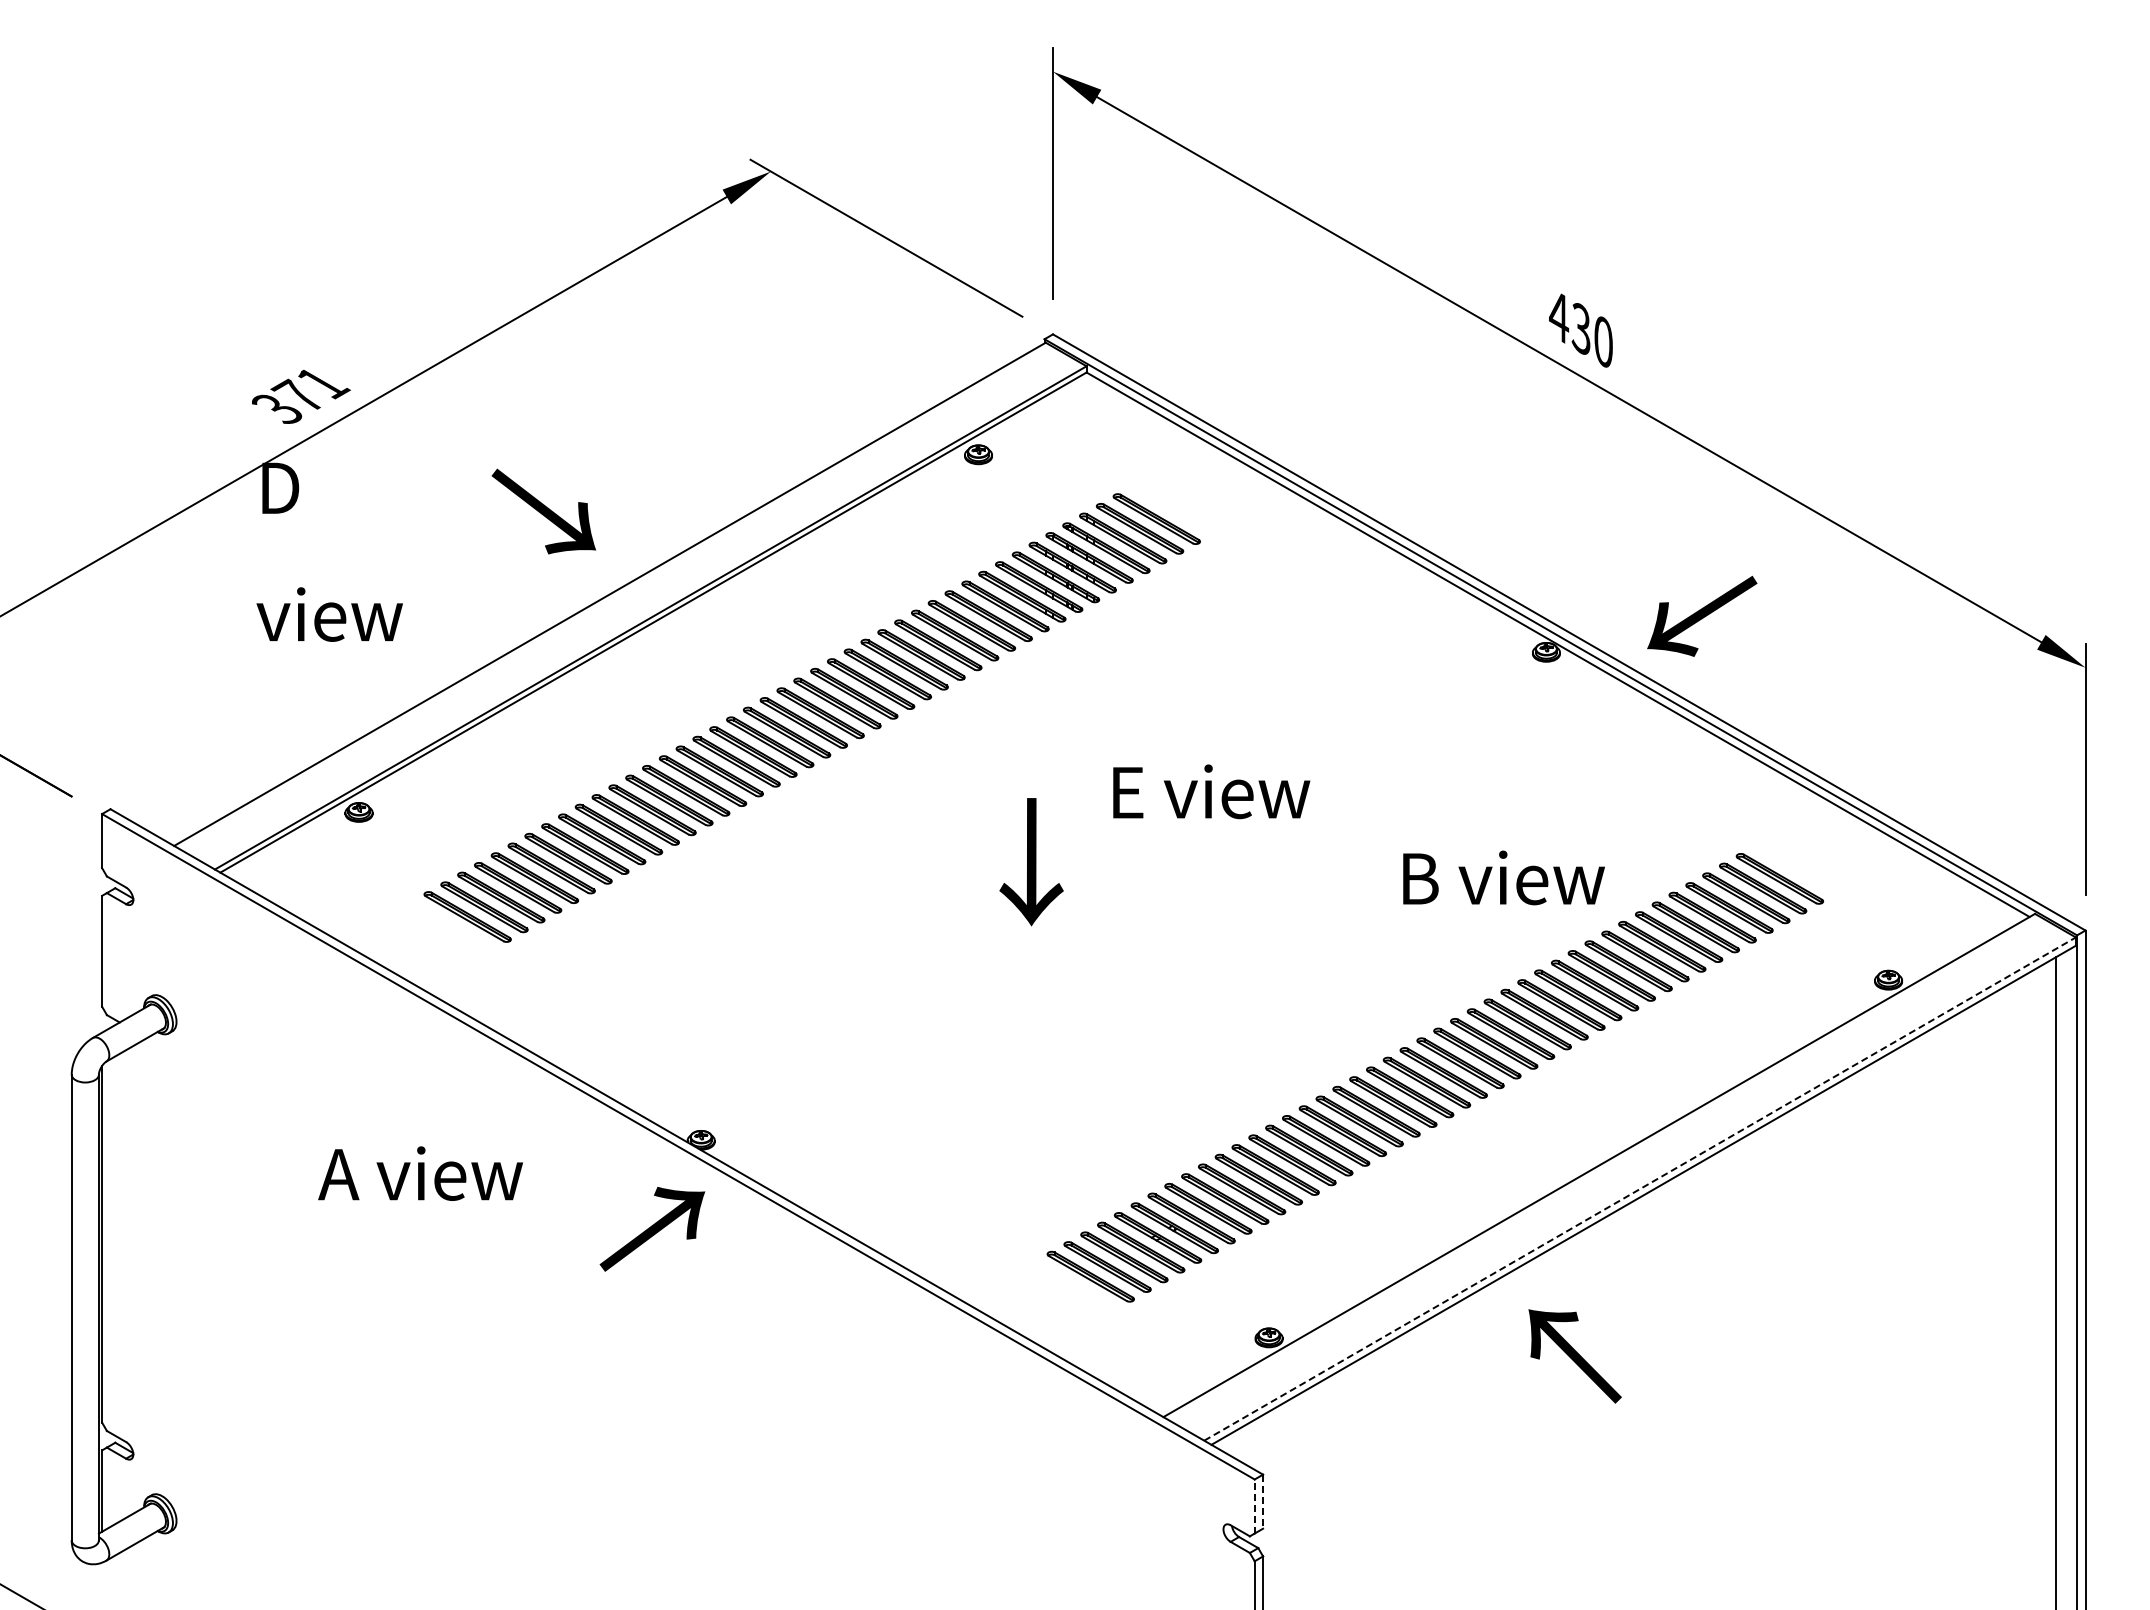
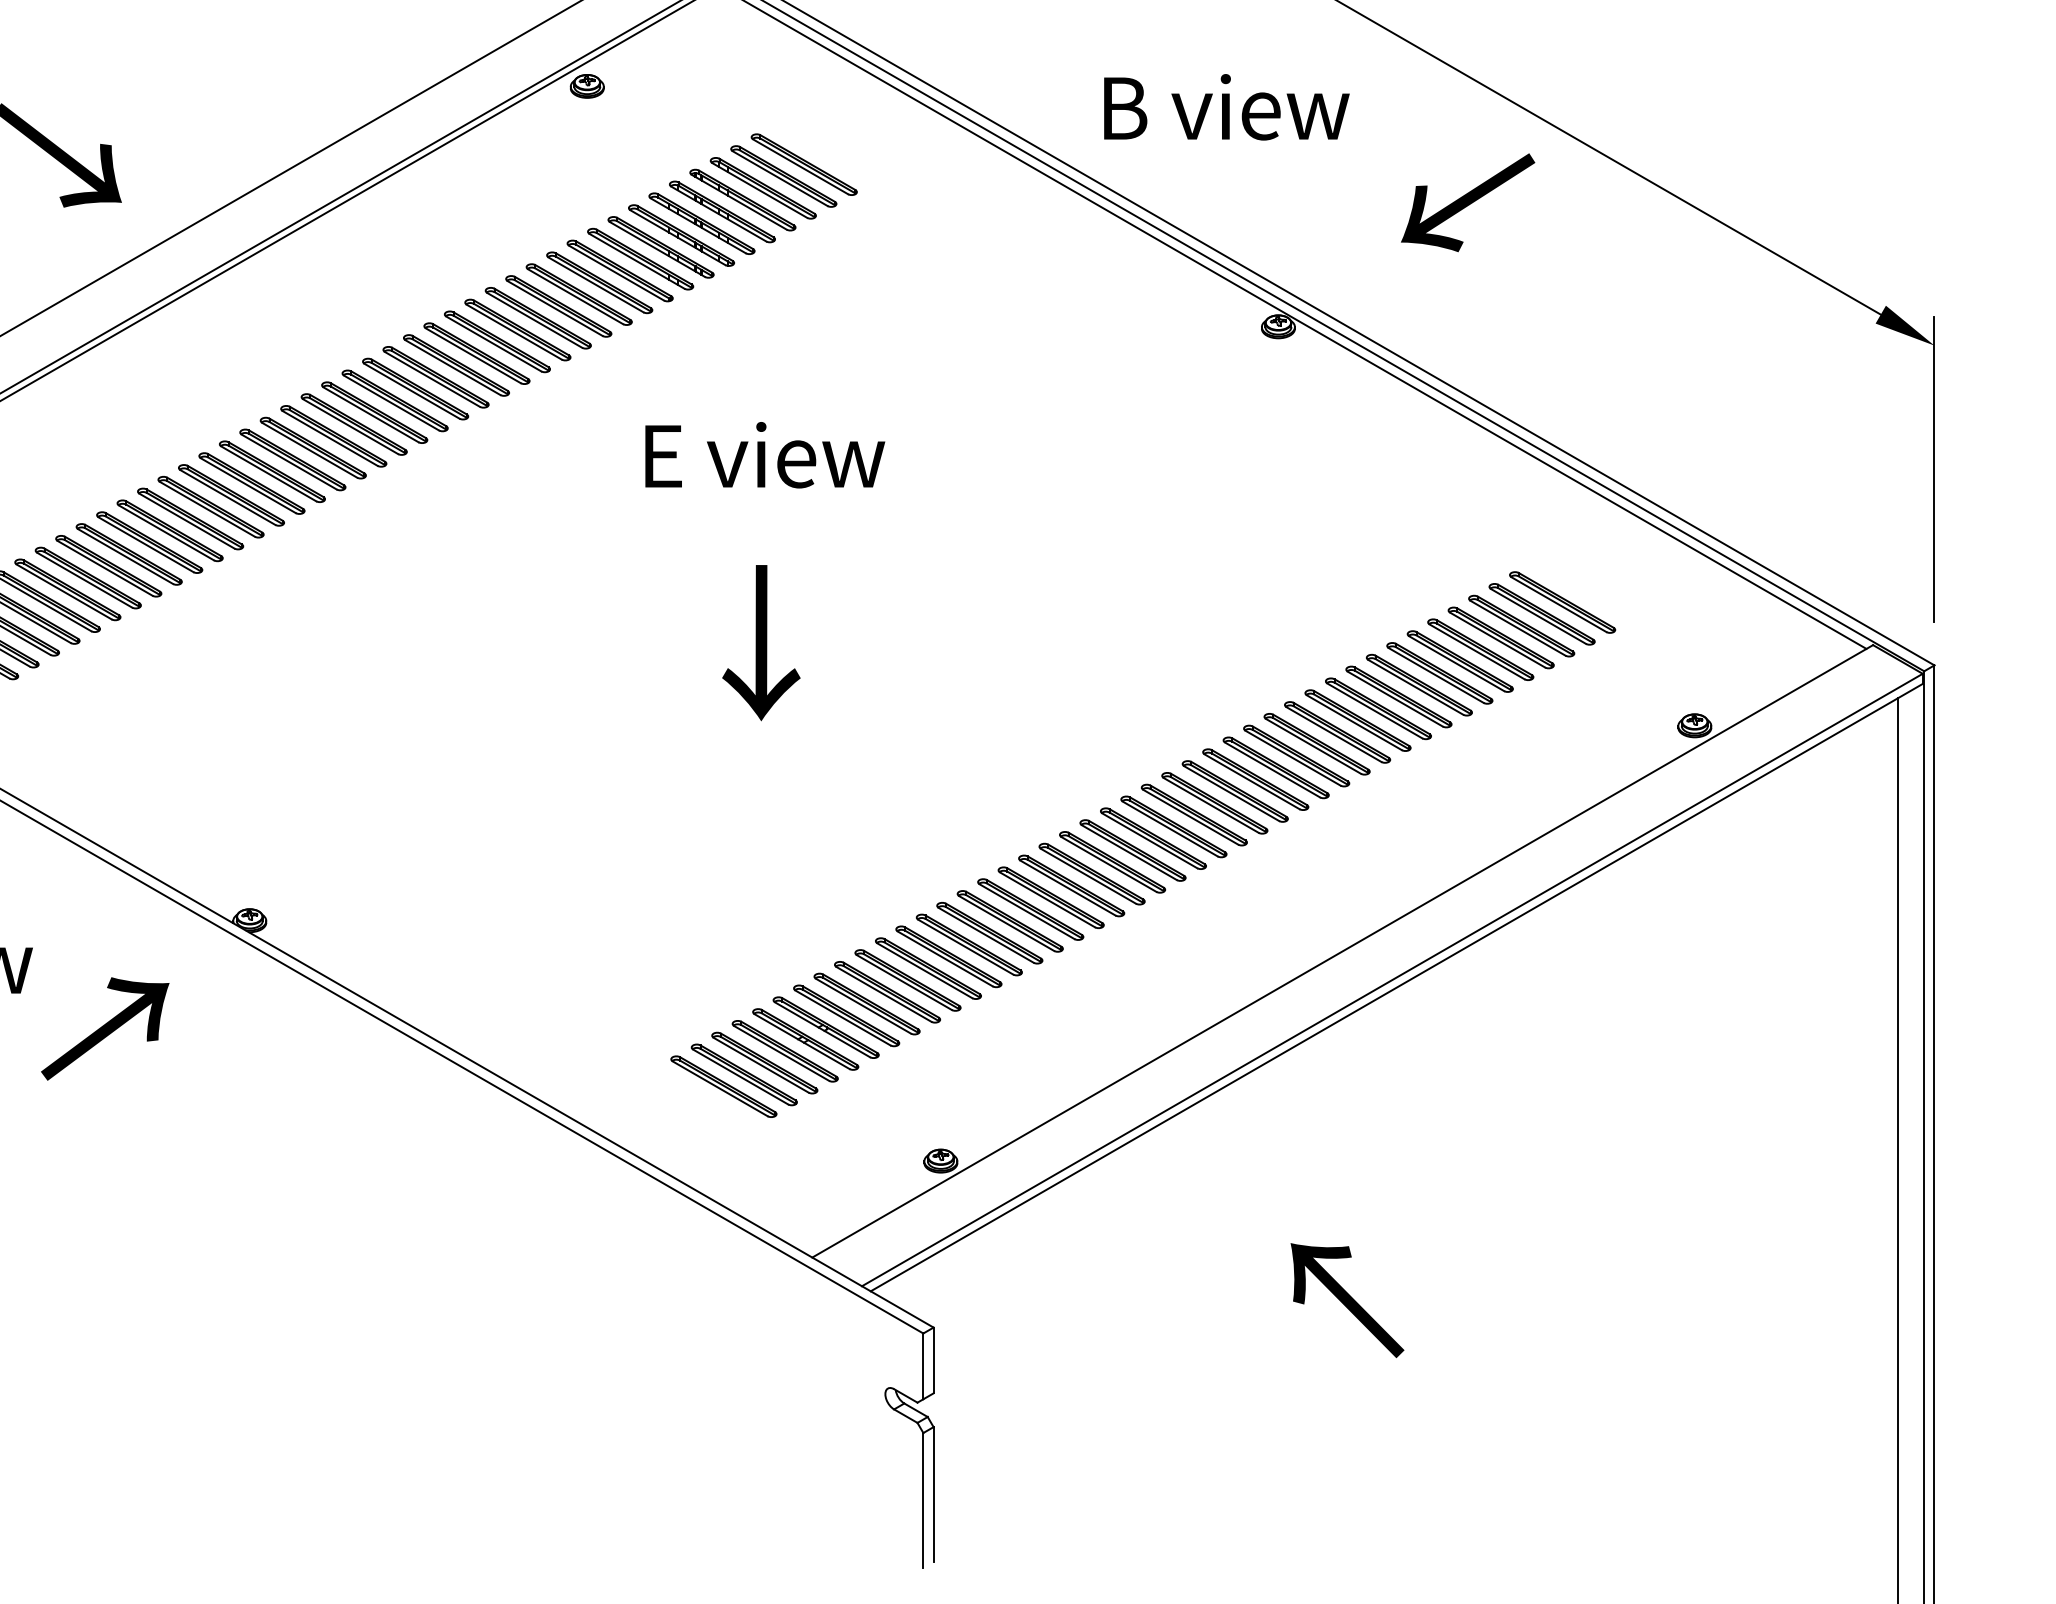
text: (1702, 615) -> (1468, 201), moved
text: (1211, 791) -> (764, 454), moved
text: (1031, 862) -> (761, 643), moved
text: (1503, 877) -> (1226, 106), moved
line: (1640, 1188) -> (1392, 979), dashed -> solid
text: (652, 1228) -> (105, 1028), moved
text: (1574, 1356) -> (1346, 1300), moved
line: (1263, 1502) -> (934, 1361), dashed -> solid
line: (1254, 1506) -> (923, 1366), dashed -> solid

